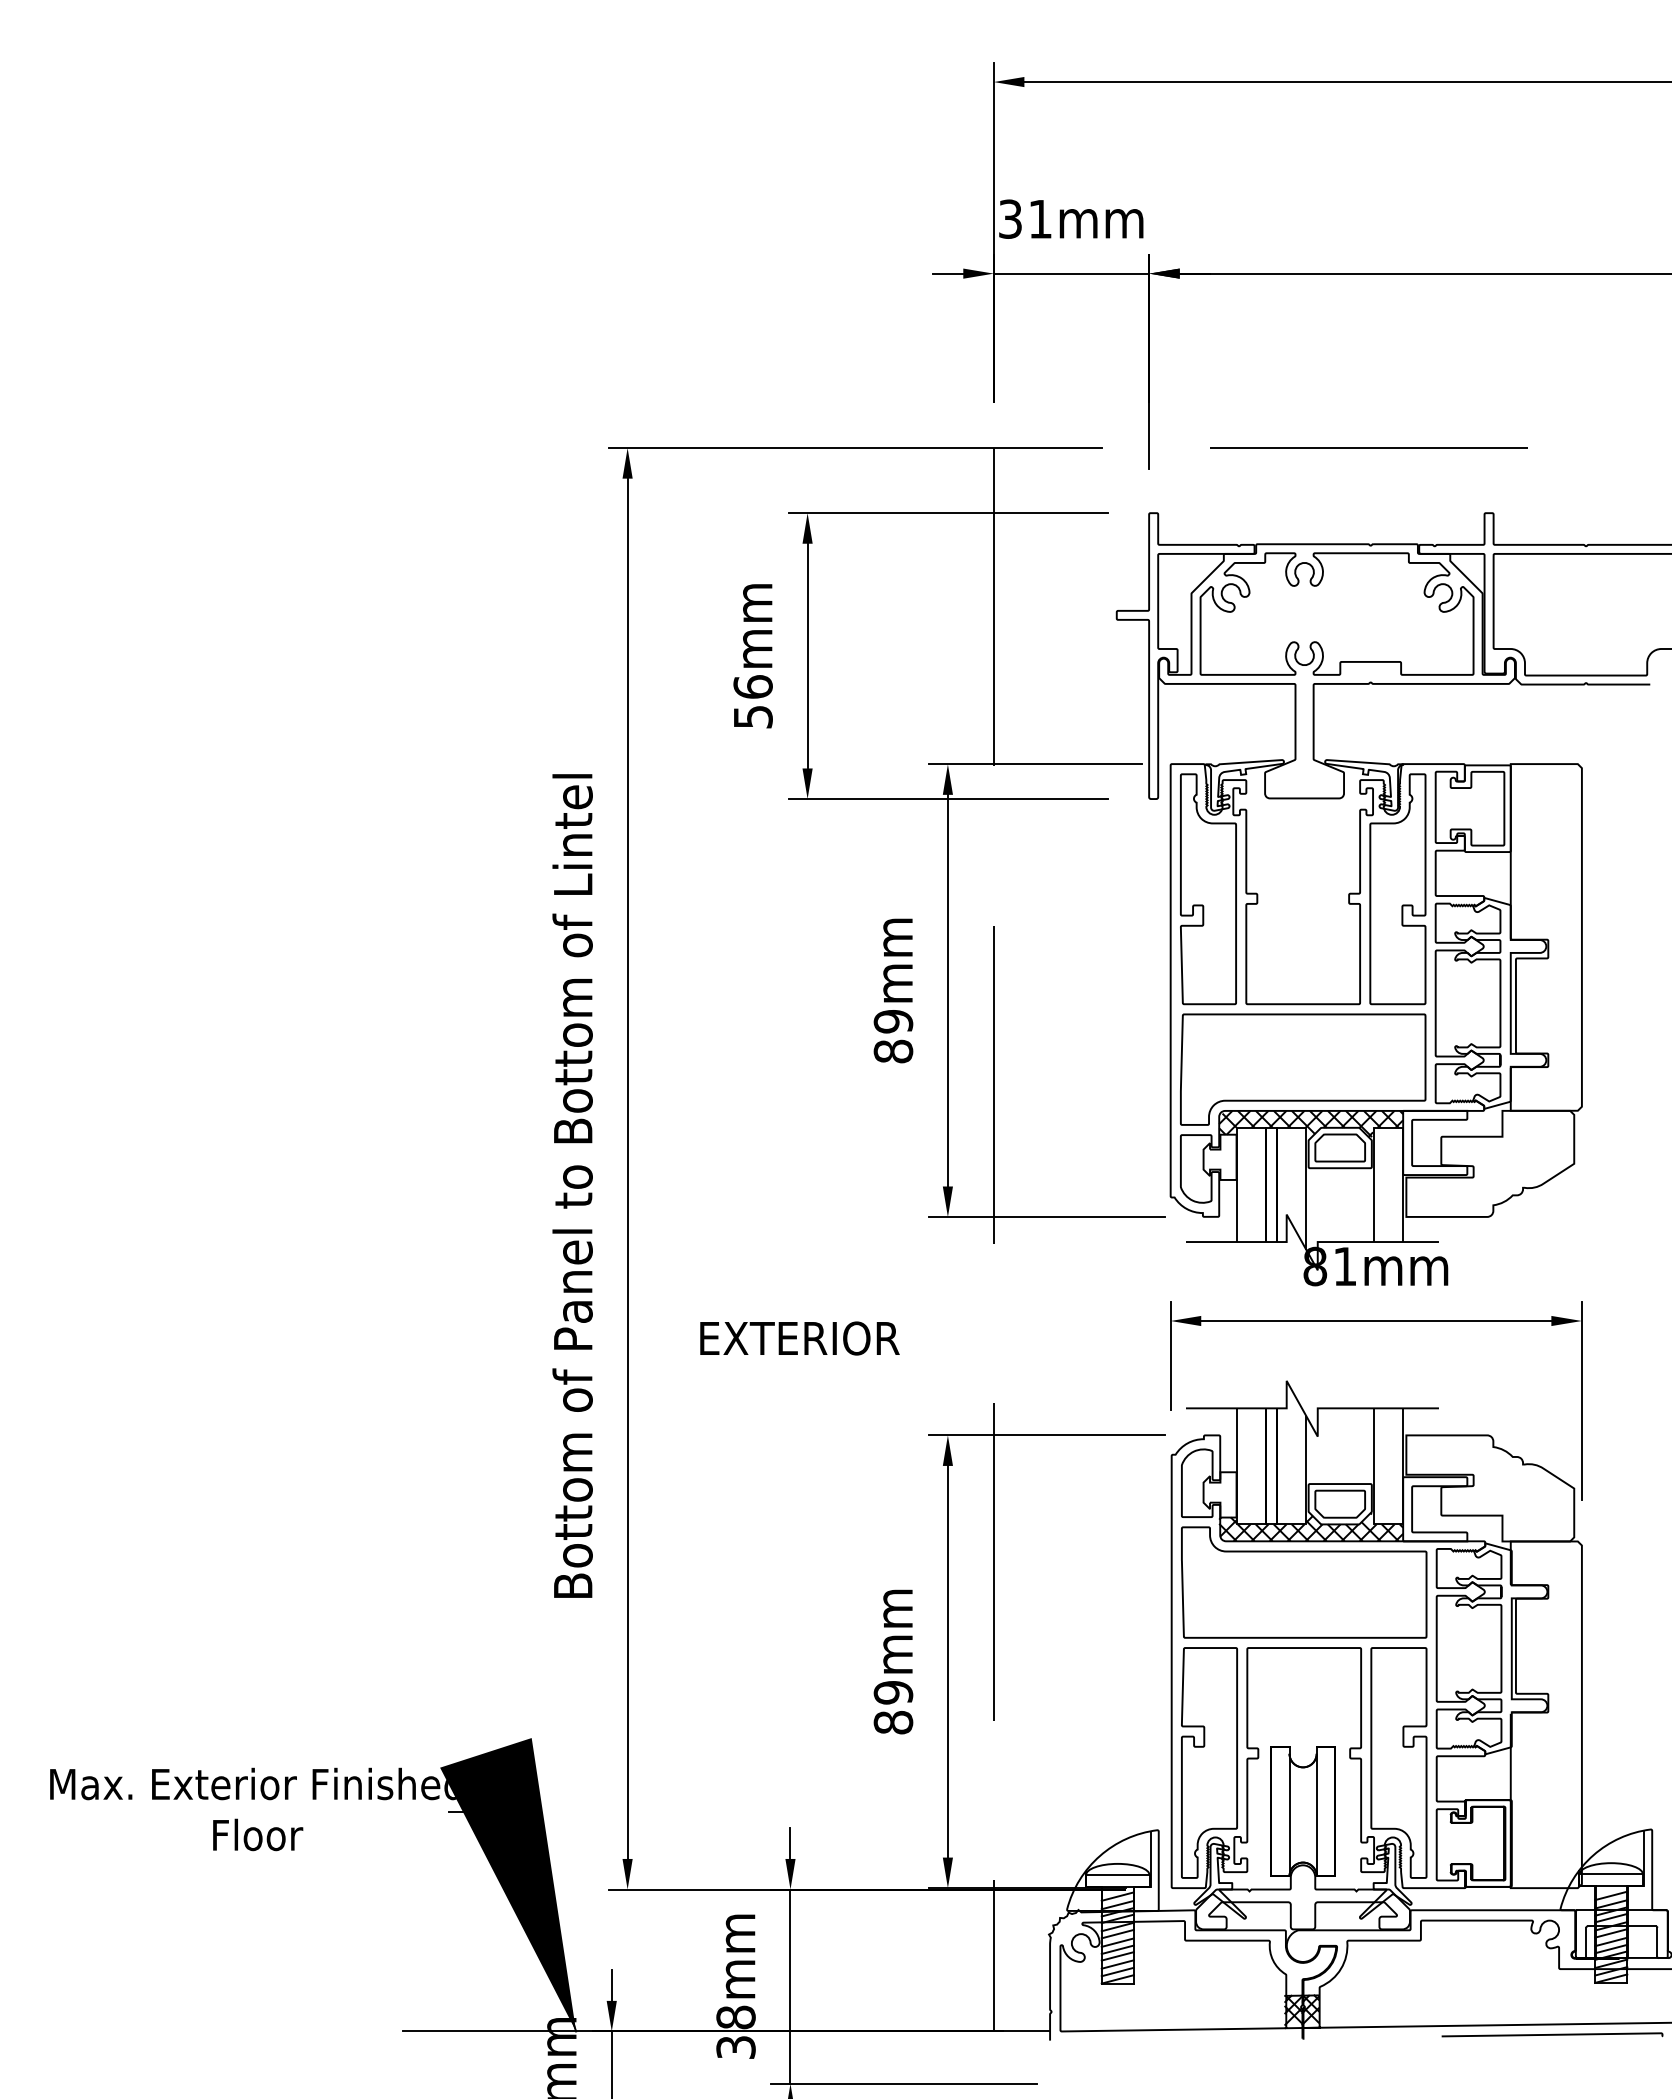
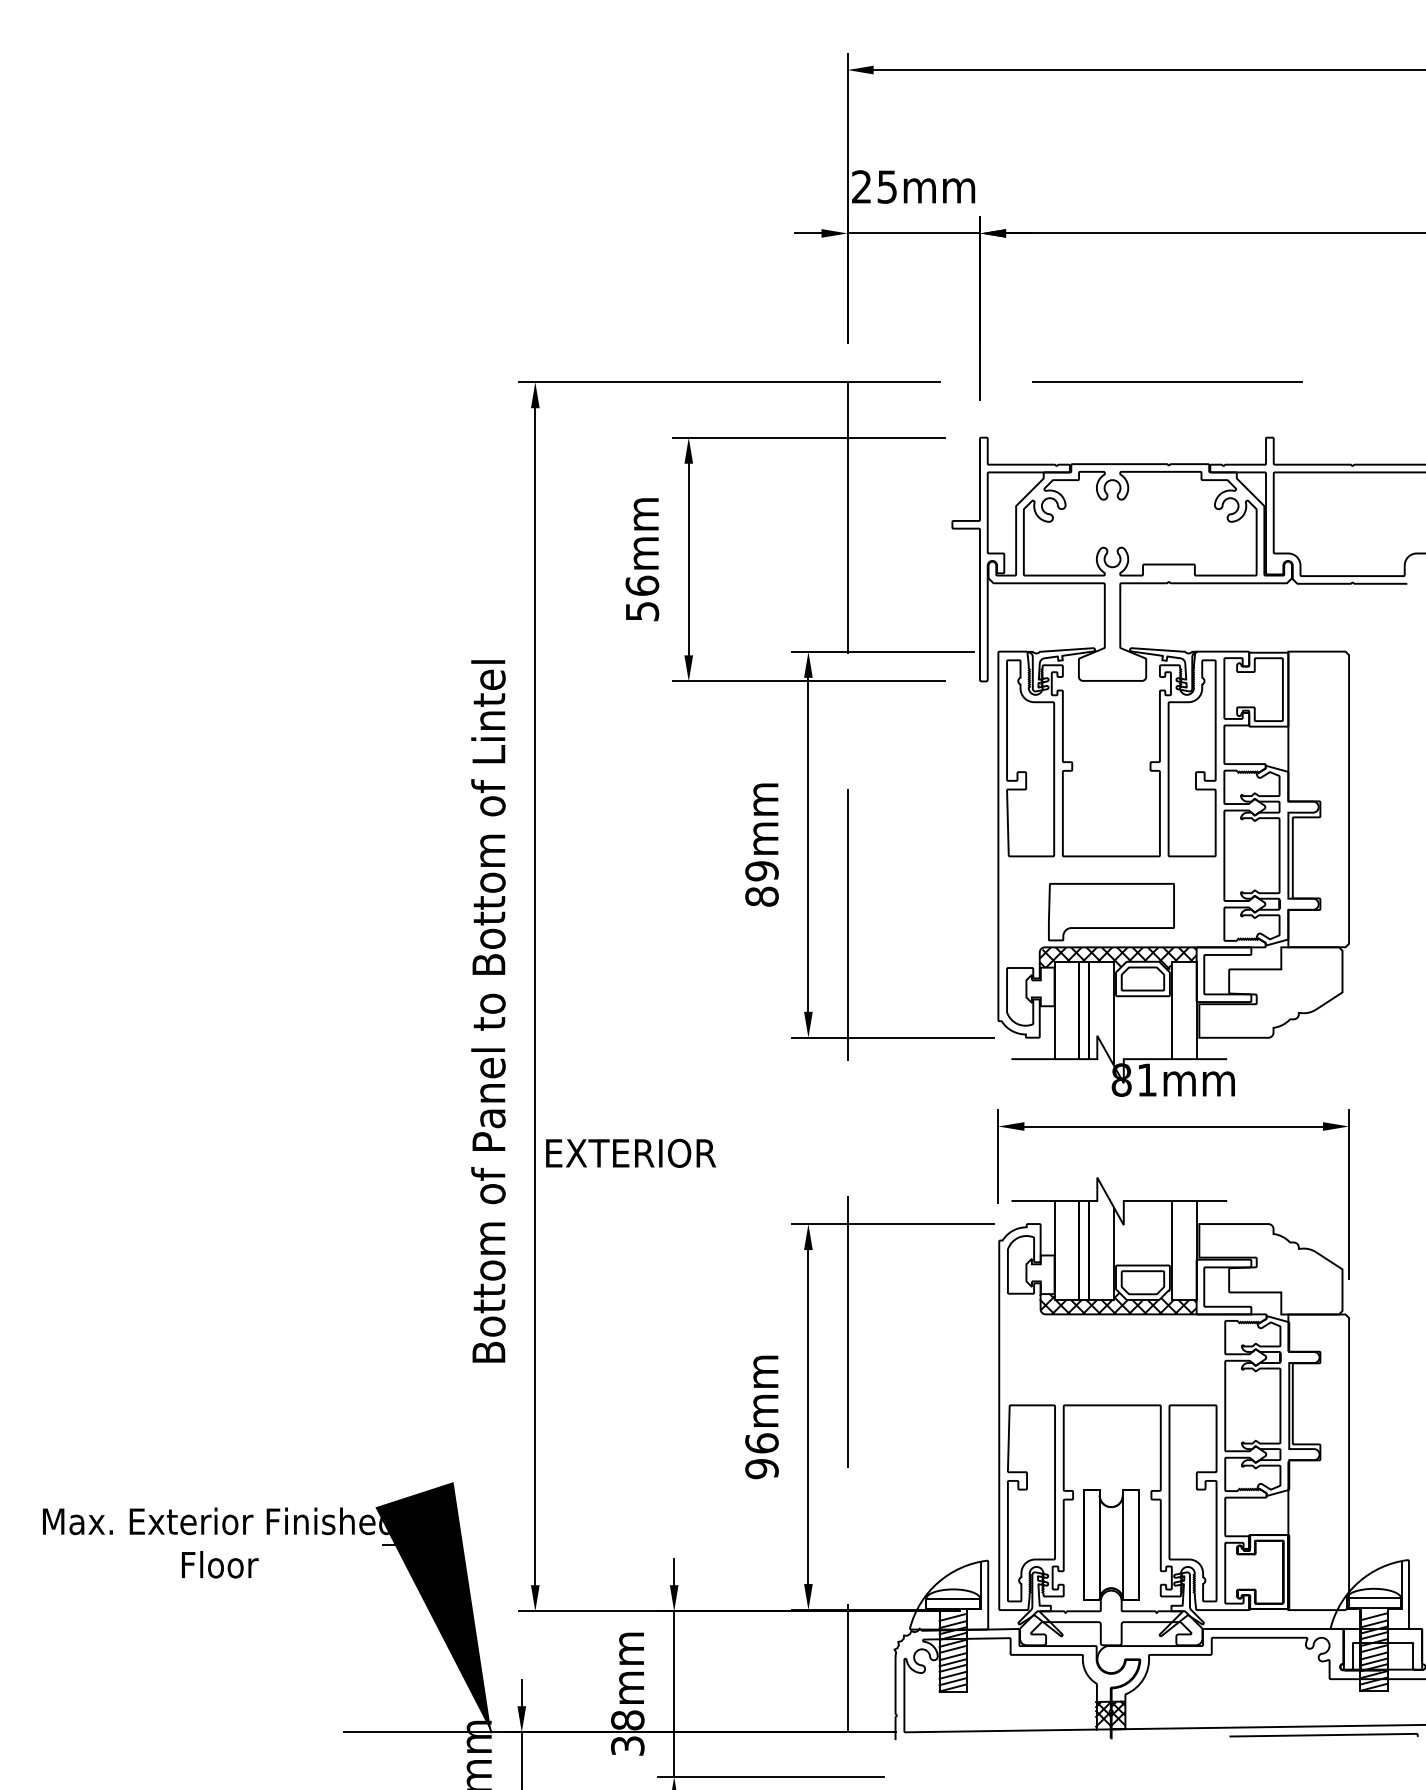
text: (1025, 218) -> (874, 186), 31mm -> 25mm
part: (1303, 1069) -> (1111, 912), size x0.6
text: (799, 1338) -> (630, 1153), moved
part: (1304, 1582) -> (1112, 1349), removed
text: (893, 1707) -> (762, 1456), 89mm -> 96mm

